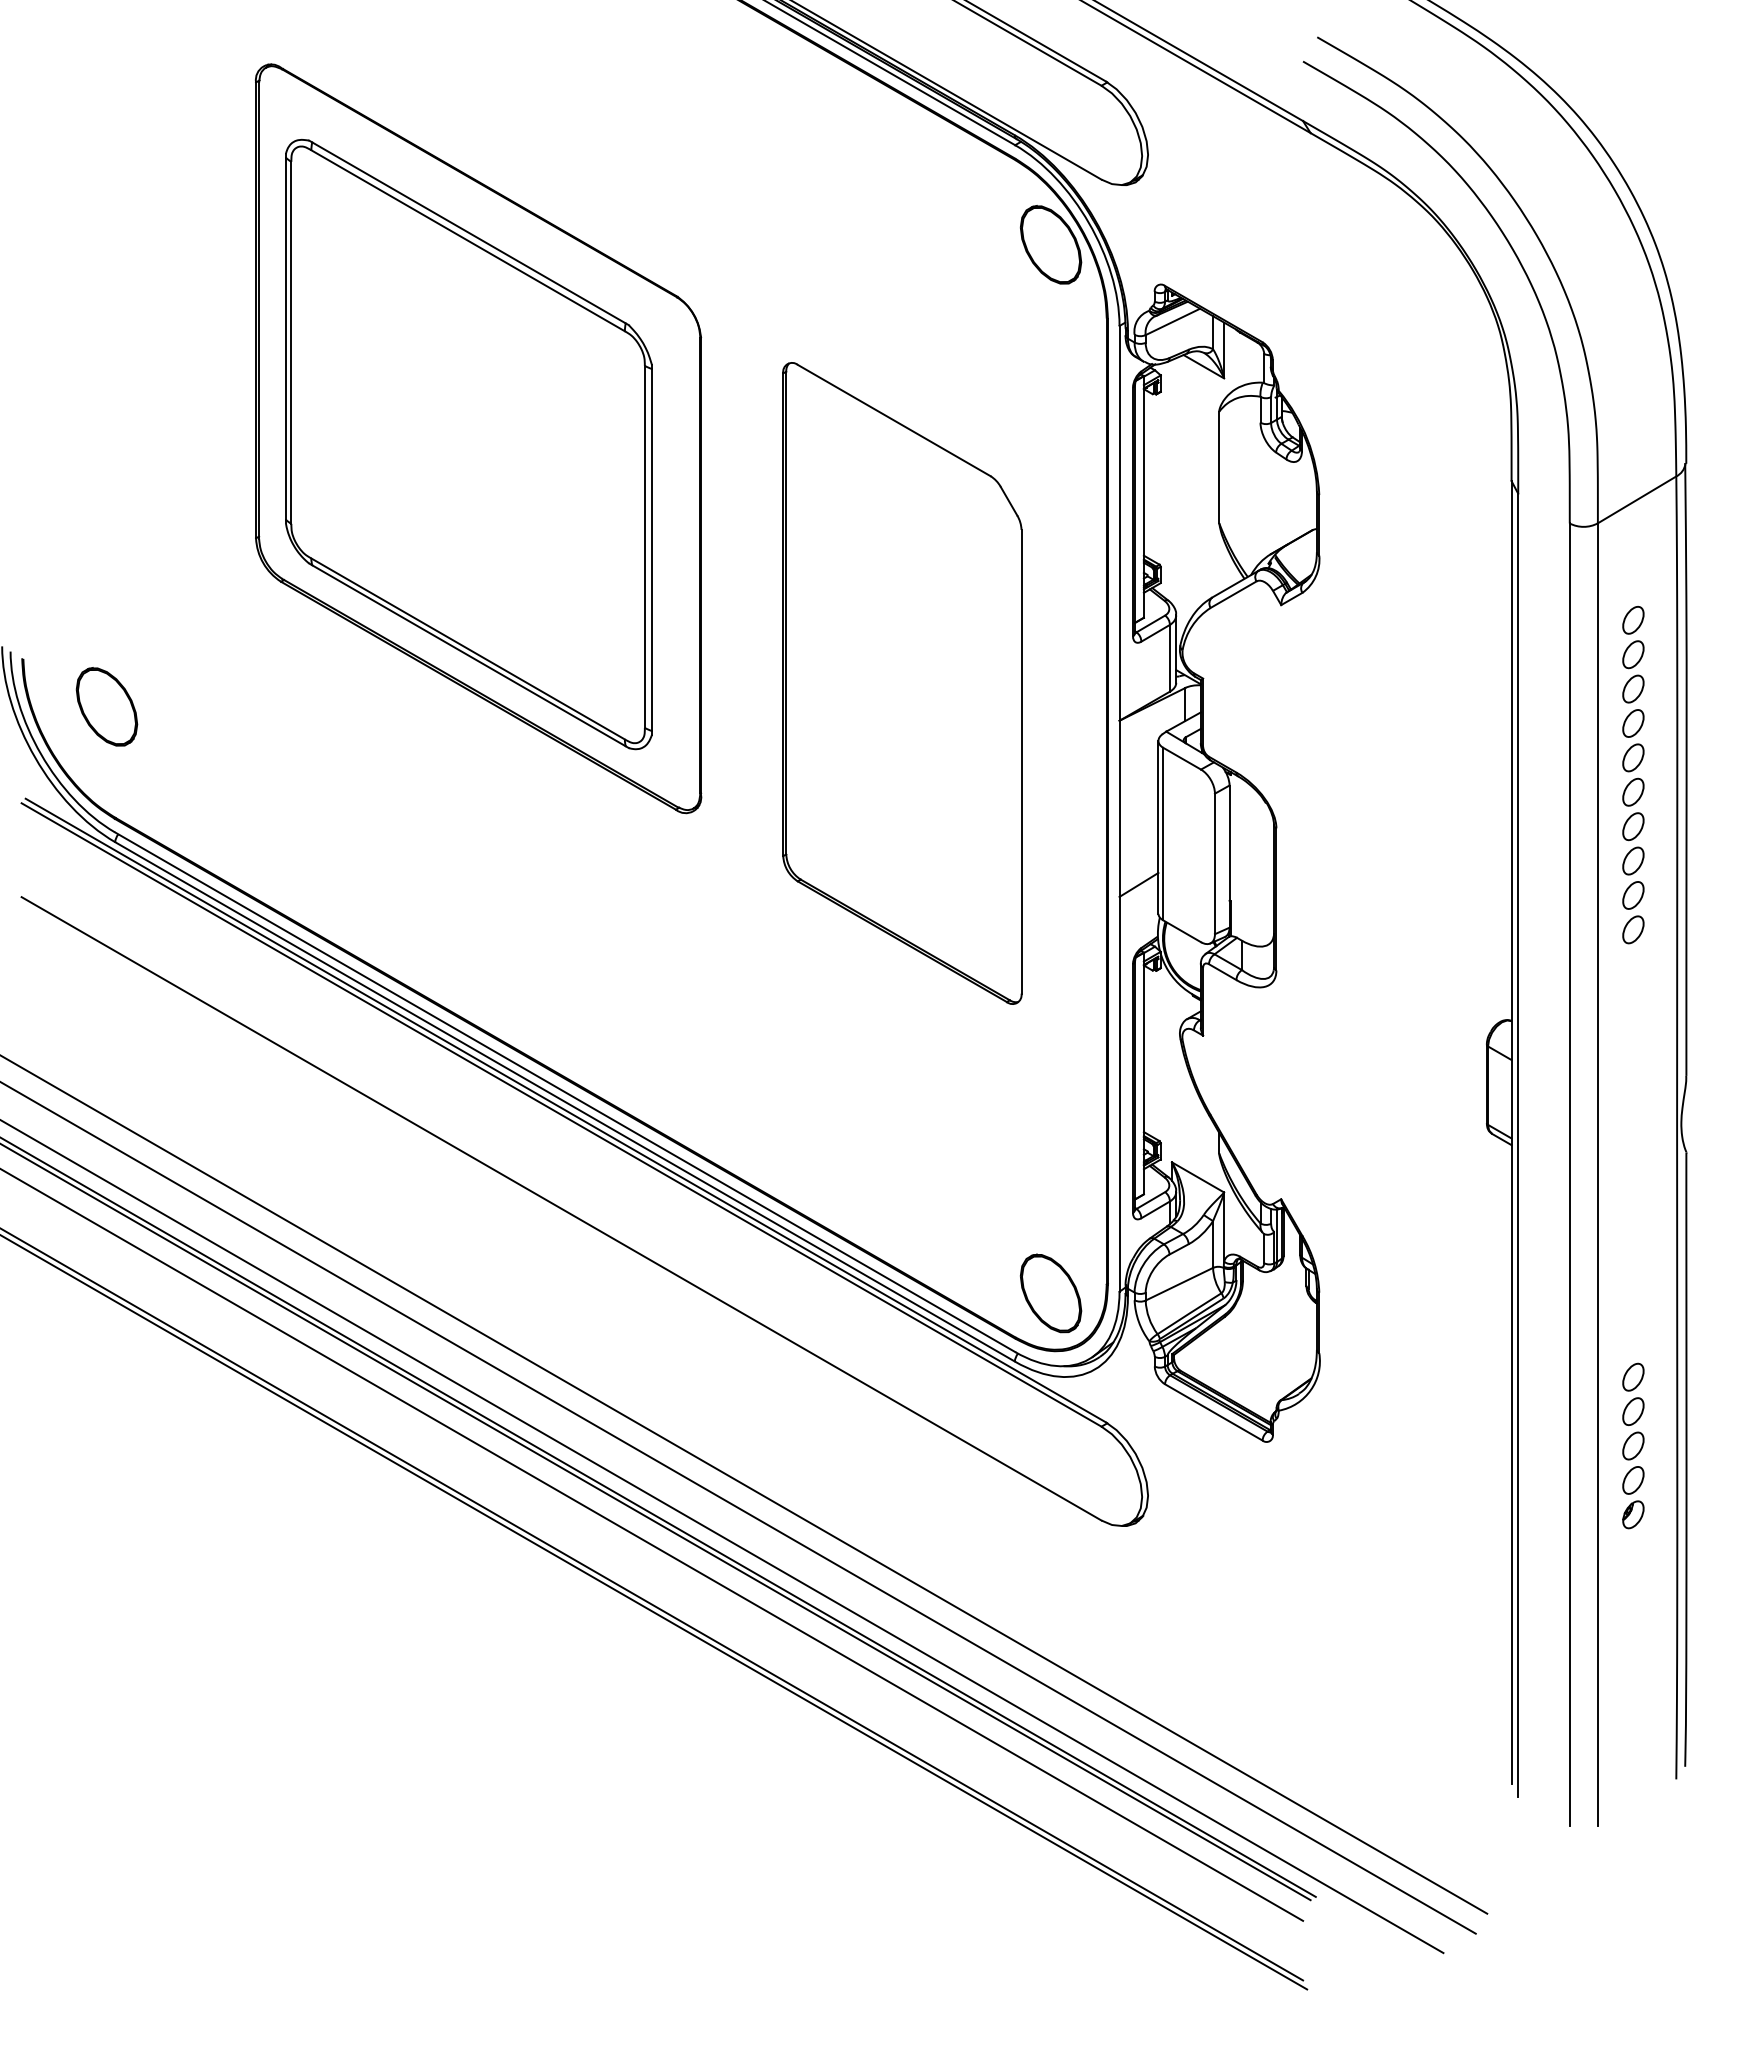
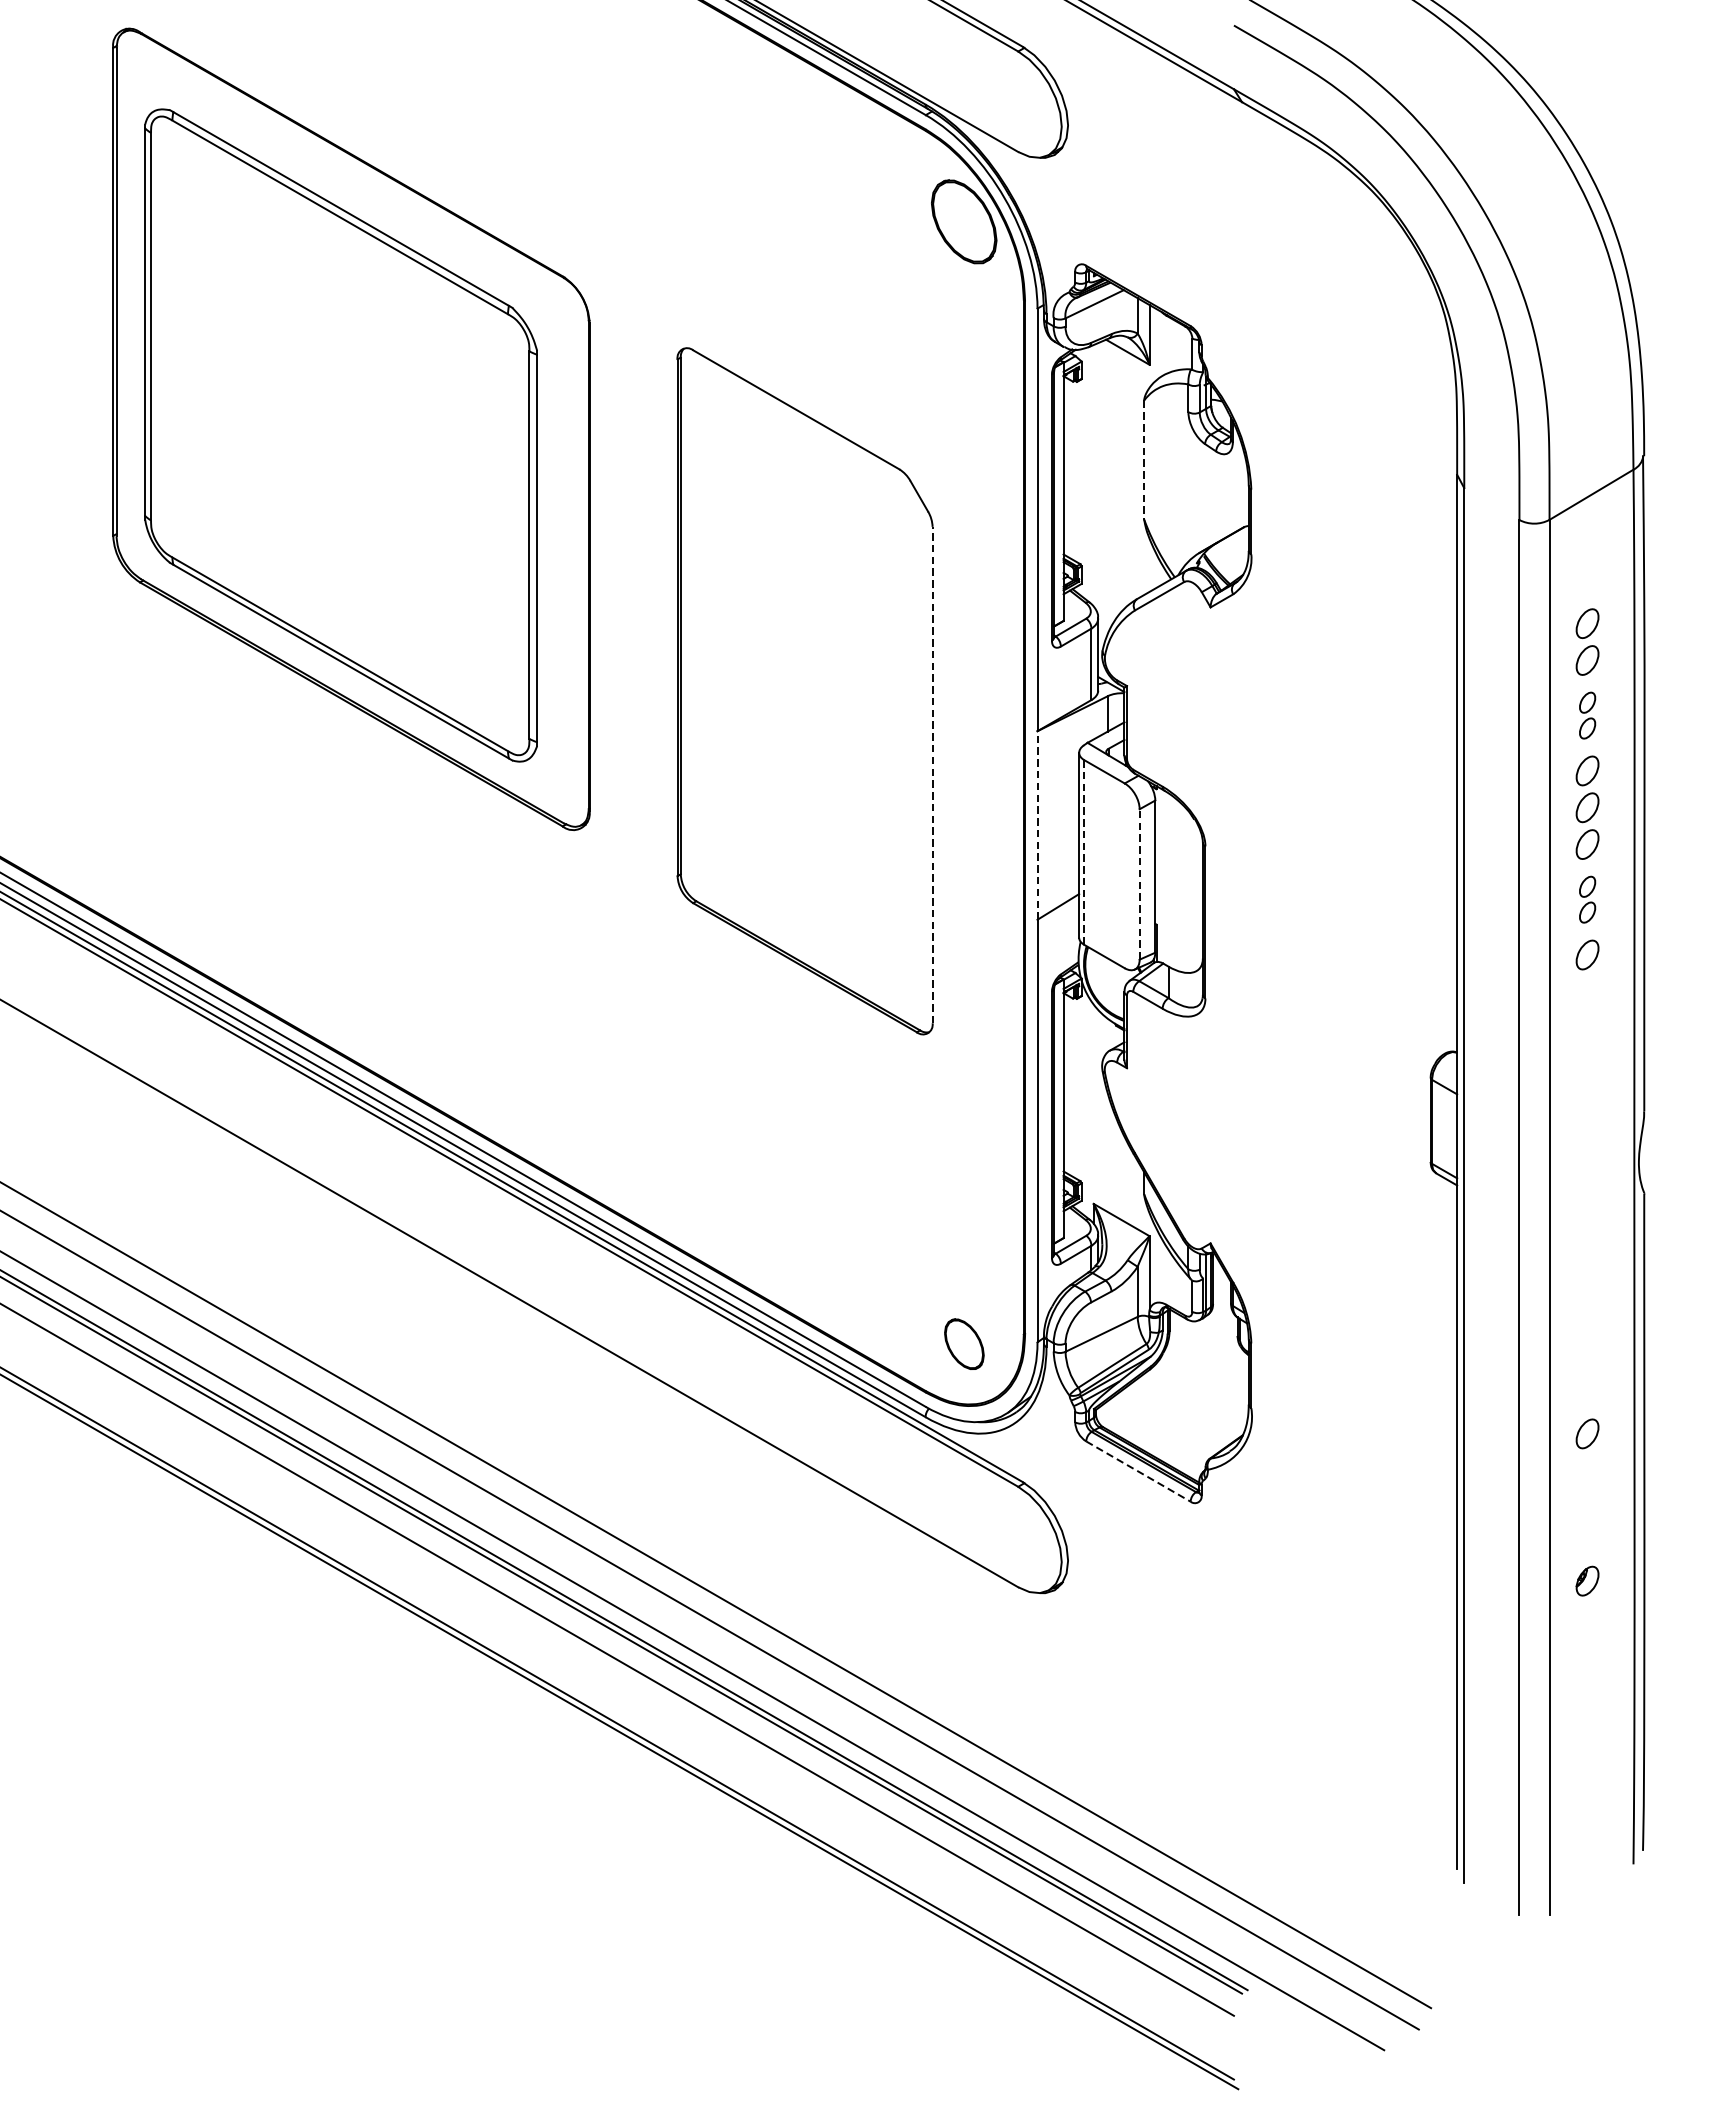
line: (1219, 467) -> (1144, 460), solid -> dashed
part: (1633, 705) -> (1587, 714), size x0.7
line: (1021, 761) -> (932, 774), solid -> dashed
line: (1119, 808) -> (1037, 825), solid -> dashed
line: (1163, 834) -> (1084, 852), solid -> dashed
line: (1214, 863) -> (1139, 883), solid -> dashed
part: (1633, 877) -> (1587, 898), size x0.7
part: (1051, 1293) -> (964, 1344), size x0.6
line: (1214, 1412) -> (1139, 1471), solid -> dashed
part: (1633, 1445) -> (1587, 1506), removed

